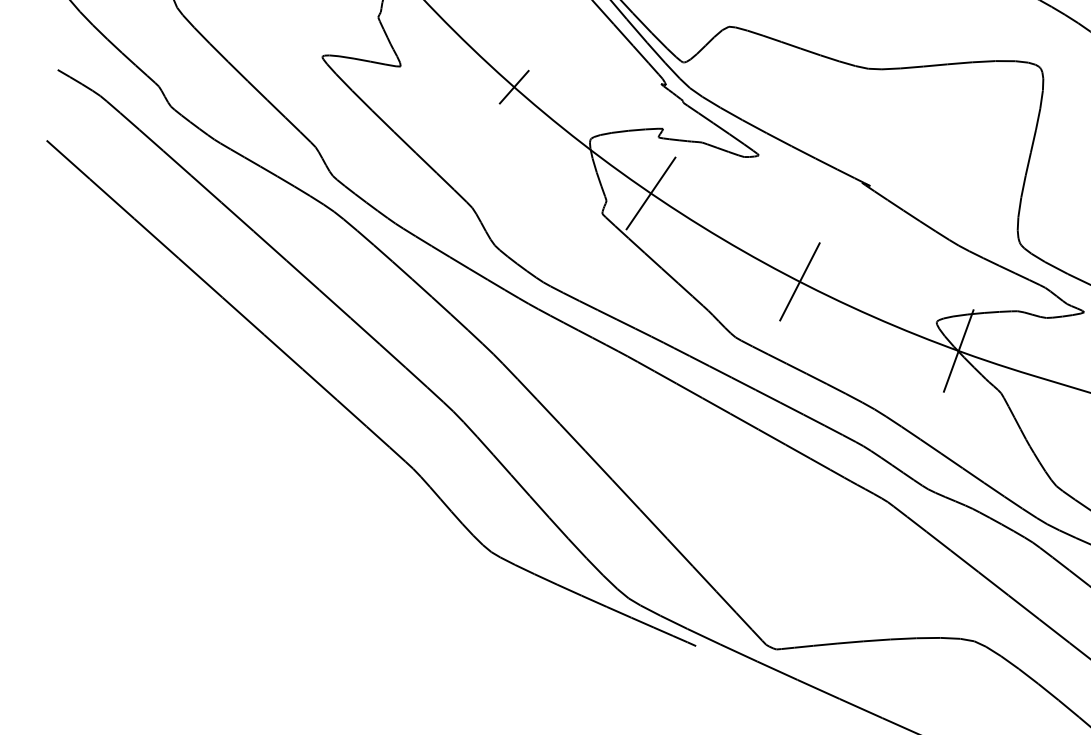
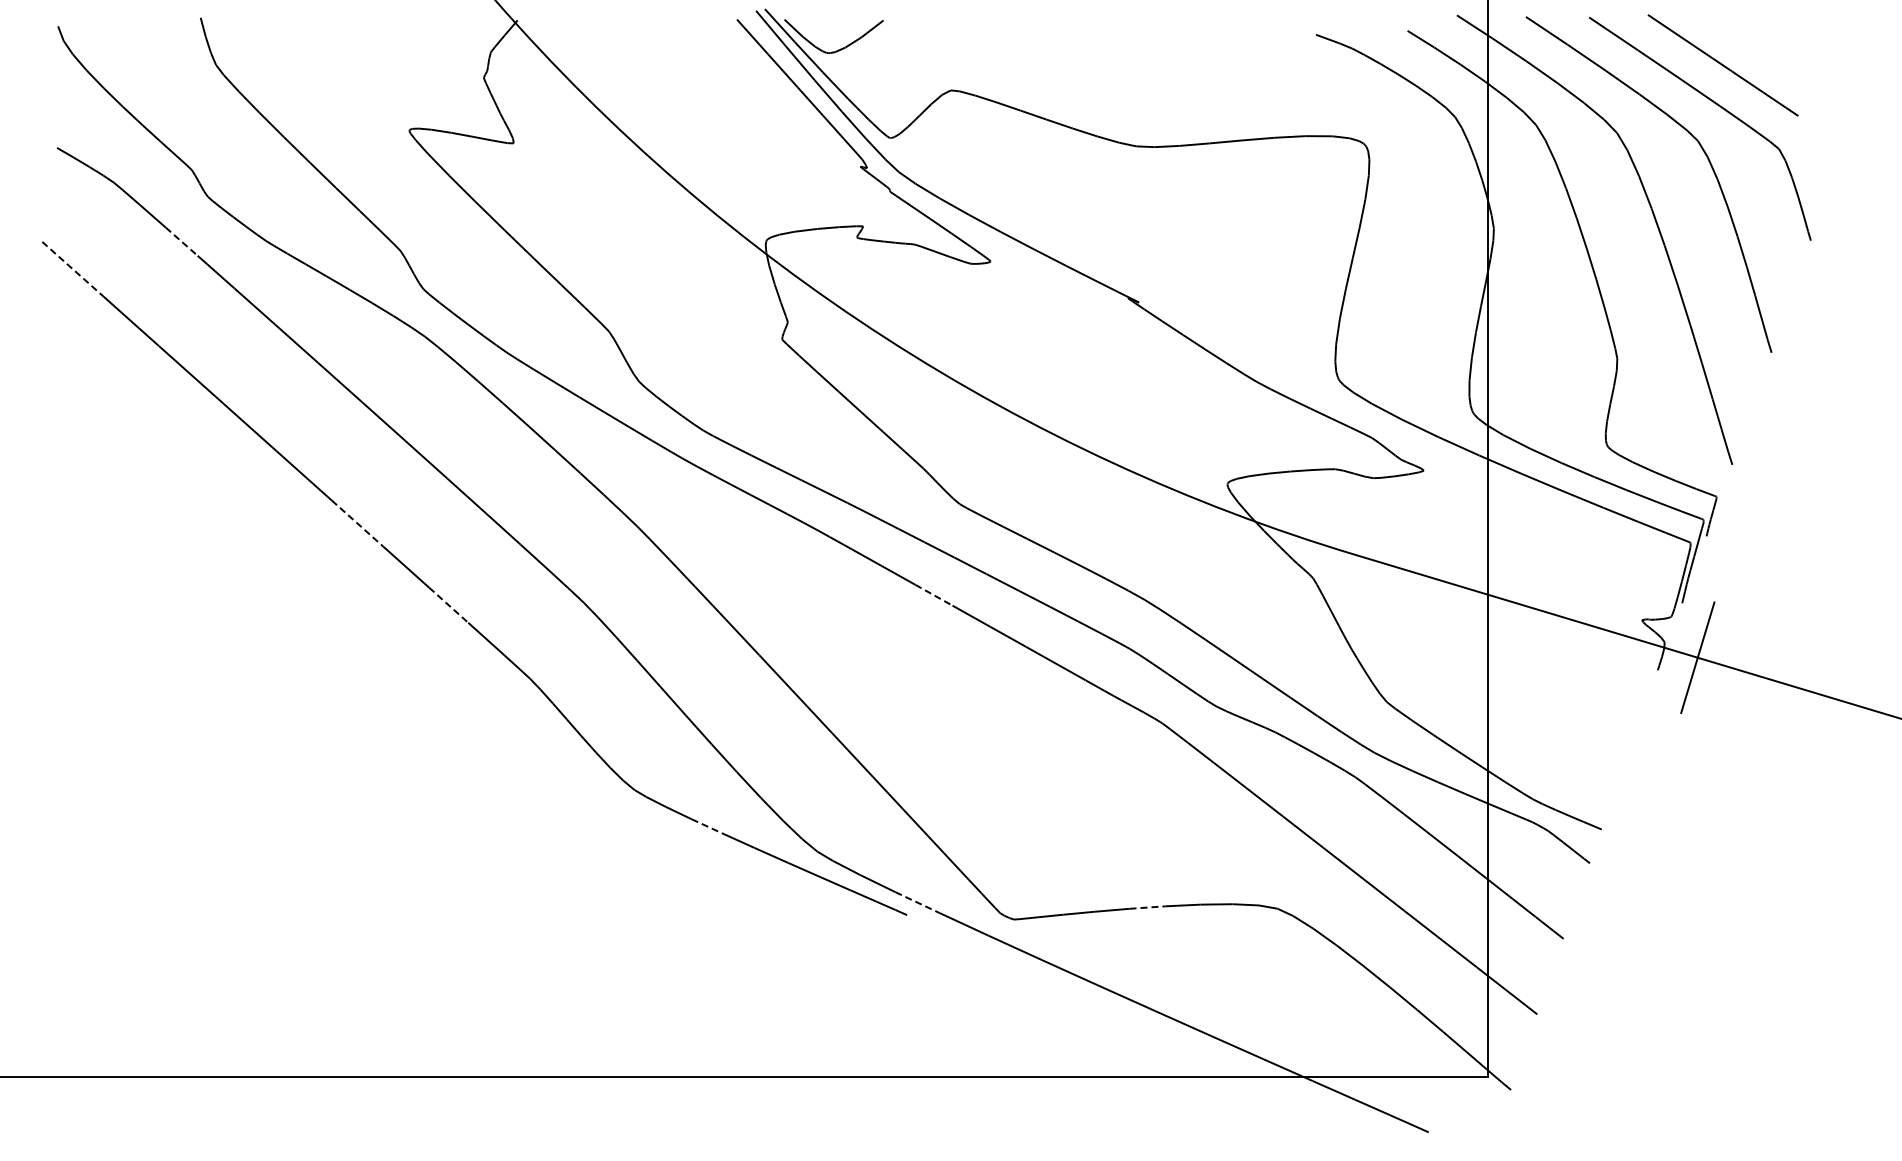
line: (513, 86) -> (664, 170), removed
line: (151, 140) -> (182, 242), solid -> dashed
line: (68, 159) -> (71, 267), solid -> dashed
line: (650, 193) -> (846, 312), removed
line: (800, 281) -> (1045, 429), removed
line: (958, 350) -> (1256, 521), removed
line: (283, 351) -> (357, 523), solid -> dashed
line: (716, 406) -> (934, 595), solid -> dashed
line: (352, 413) -> (449, 605), solid -> dashed
line: (545, 579) -> (706, 826), solid -> dashed
line: (703, 636) -> (917, 902), solid -> dashed
line: (877, 640) -> (1148, 907), solid -> dashed

